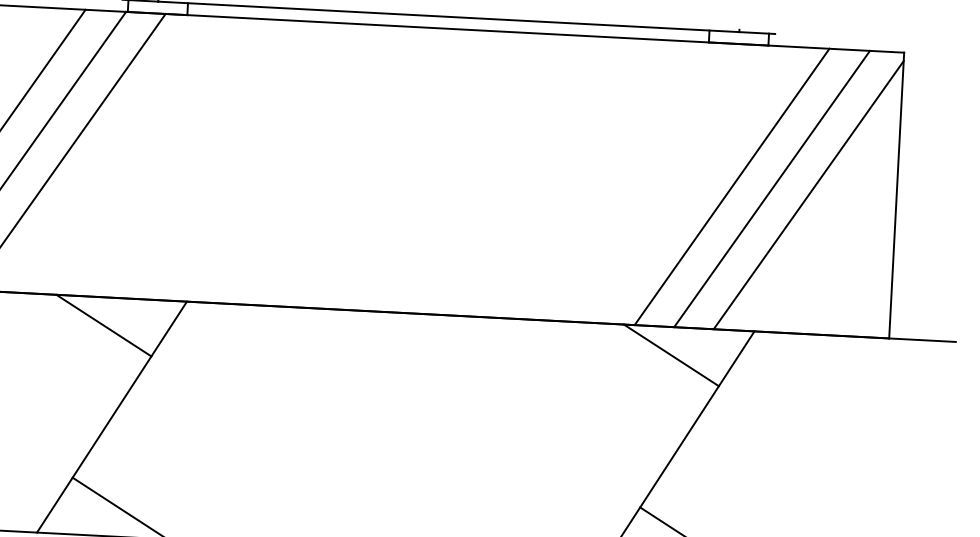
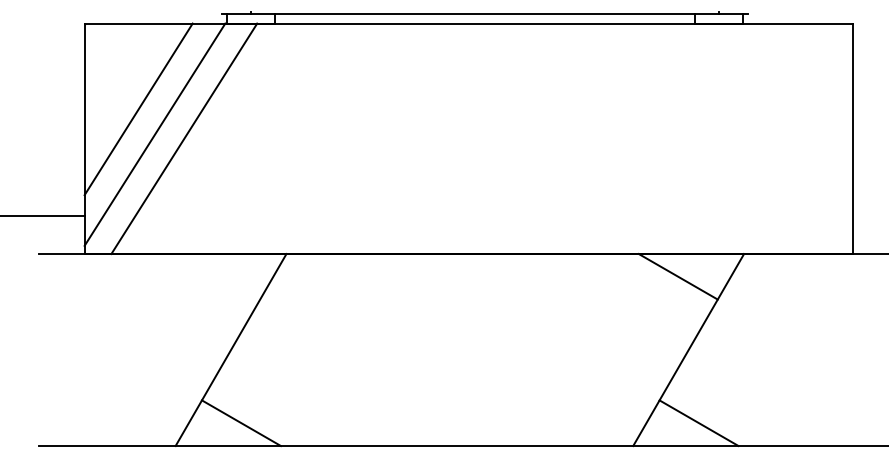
line: (731, 186) -> (719, 138), removed
line: (772, 188) -> (752, 138), removed
line: (808, 195) -> (781, 142), removed
line: (103, 325) -> (220, 276), removed

